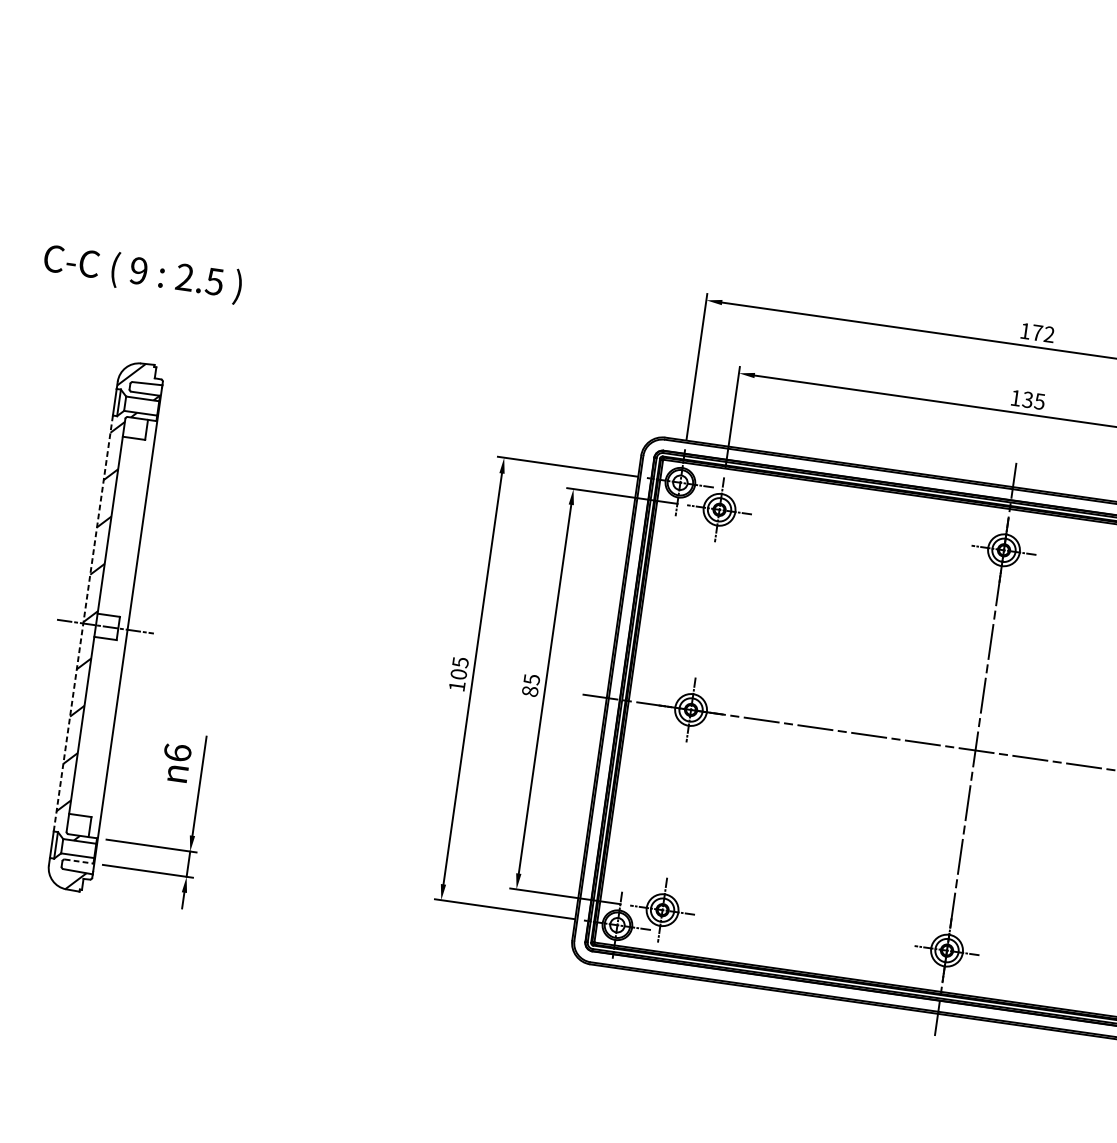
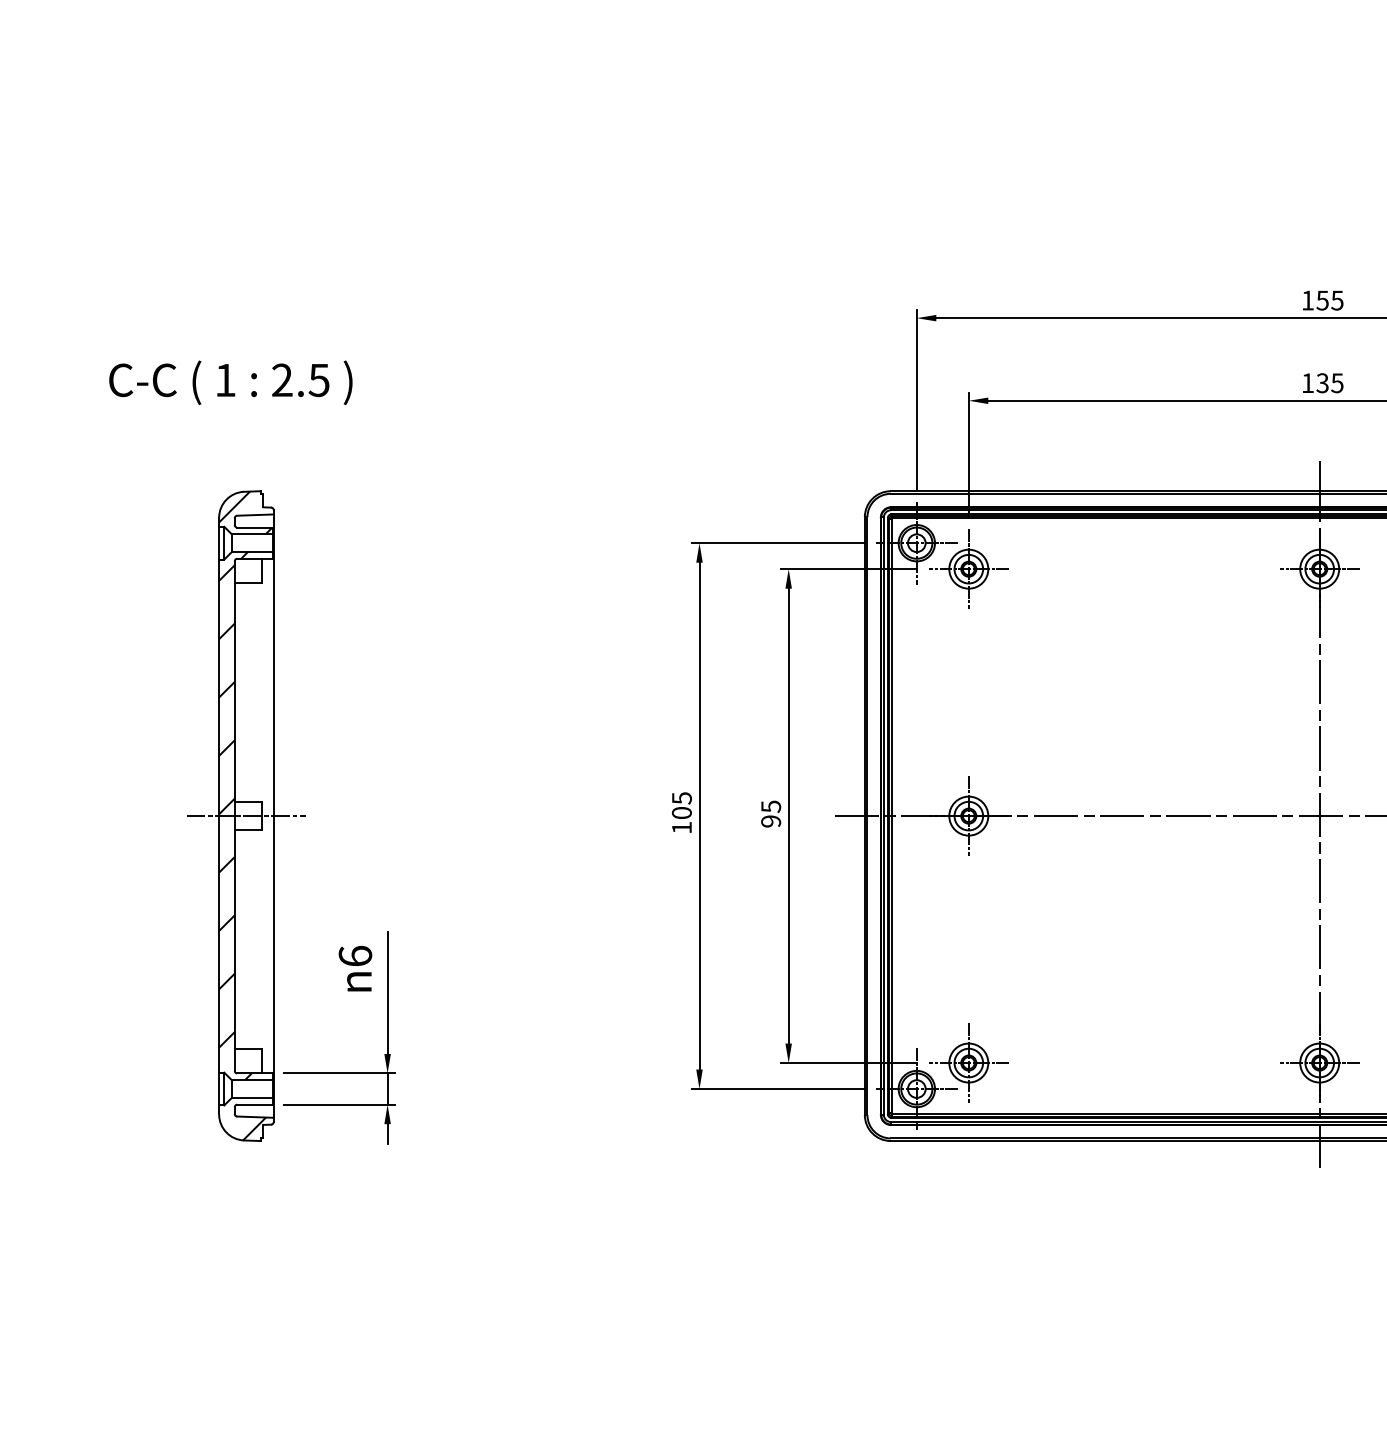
text: (138, 271) -> (225, 380), 9 -> 1
text: (1042, 333) -> (1329, 300), 172 -> 155
line: (83, 623) -> (219, 816), dashed -> solid
text: (530, 691) -> (771, 821), 85 -> 95
line: (79, 861) -> (255, 1104), dashed -> solid

